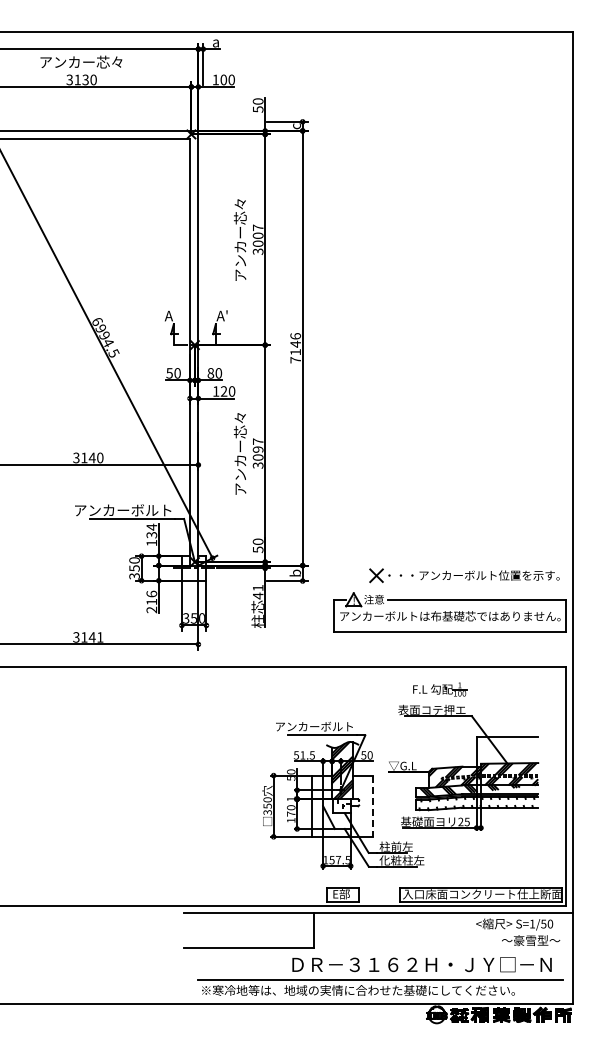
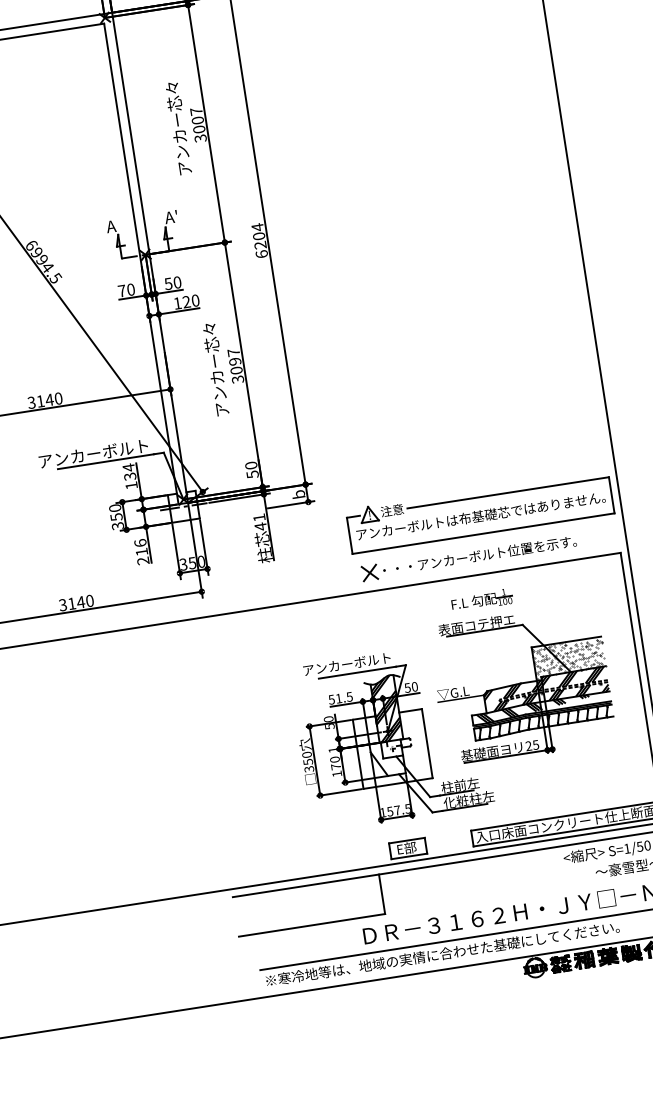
text: (295, 347) -> (259, 239), 7146 -> 6204
text: (169, 373) -> (121, 291), 50 -> 70
text: (210, 373) -> (168, 284), 80 -> 50
part: (464, 575) -> (469, 557), moved
text: (100, 637) -> (90, 601), 3141 -> 3140
hatch: (507, 750) -> (568, 657), added
hatch: (476, 803) -> (543, 722), added
line: (373, 806) -> (427, 743), dashed -> solid

